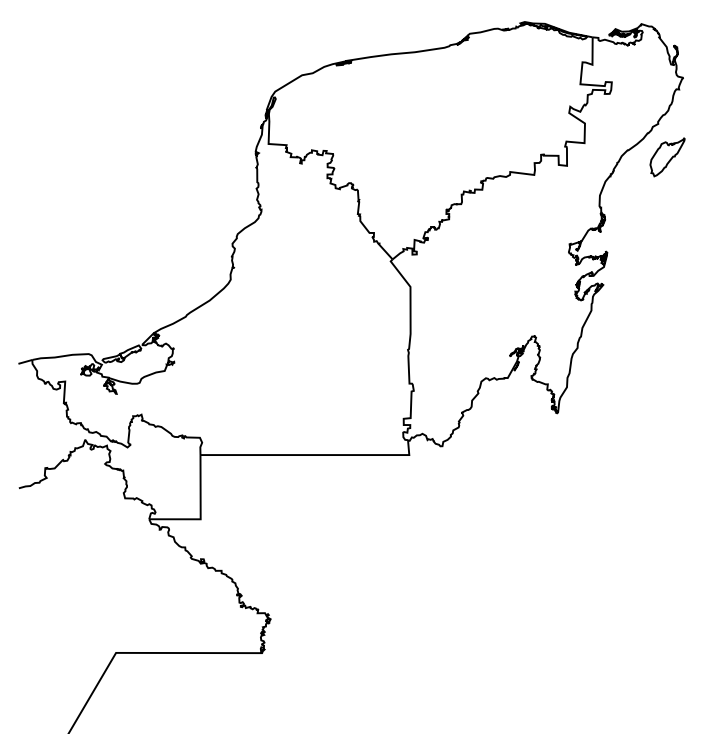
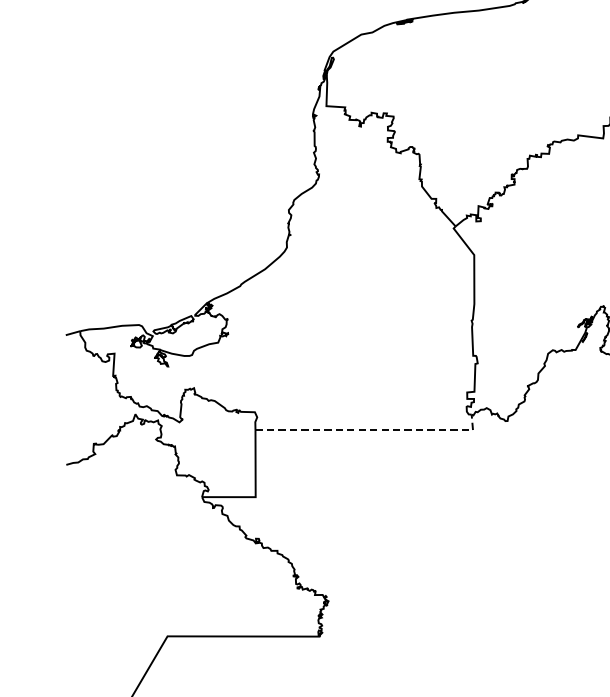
line: (313, 455) -> (373, 430), solid -> dashed

